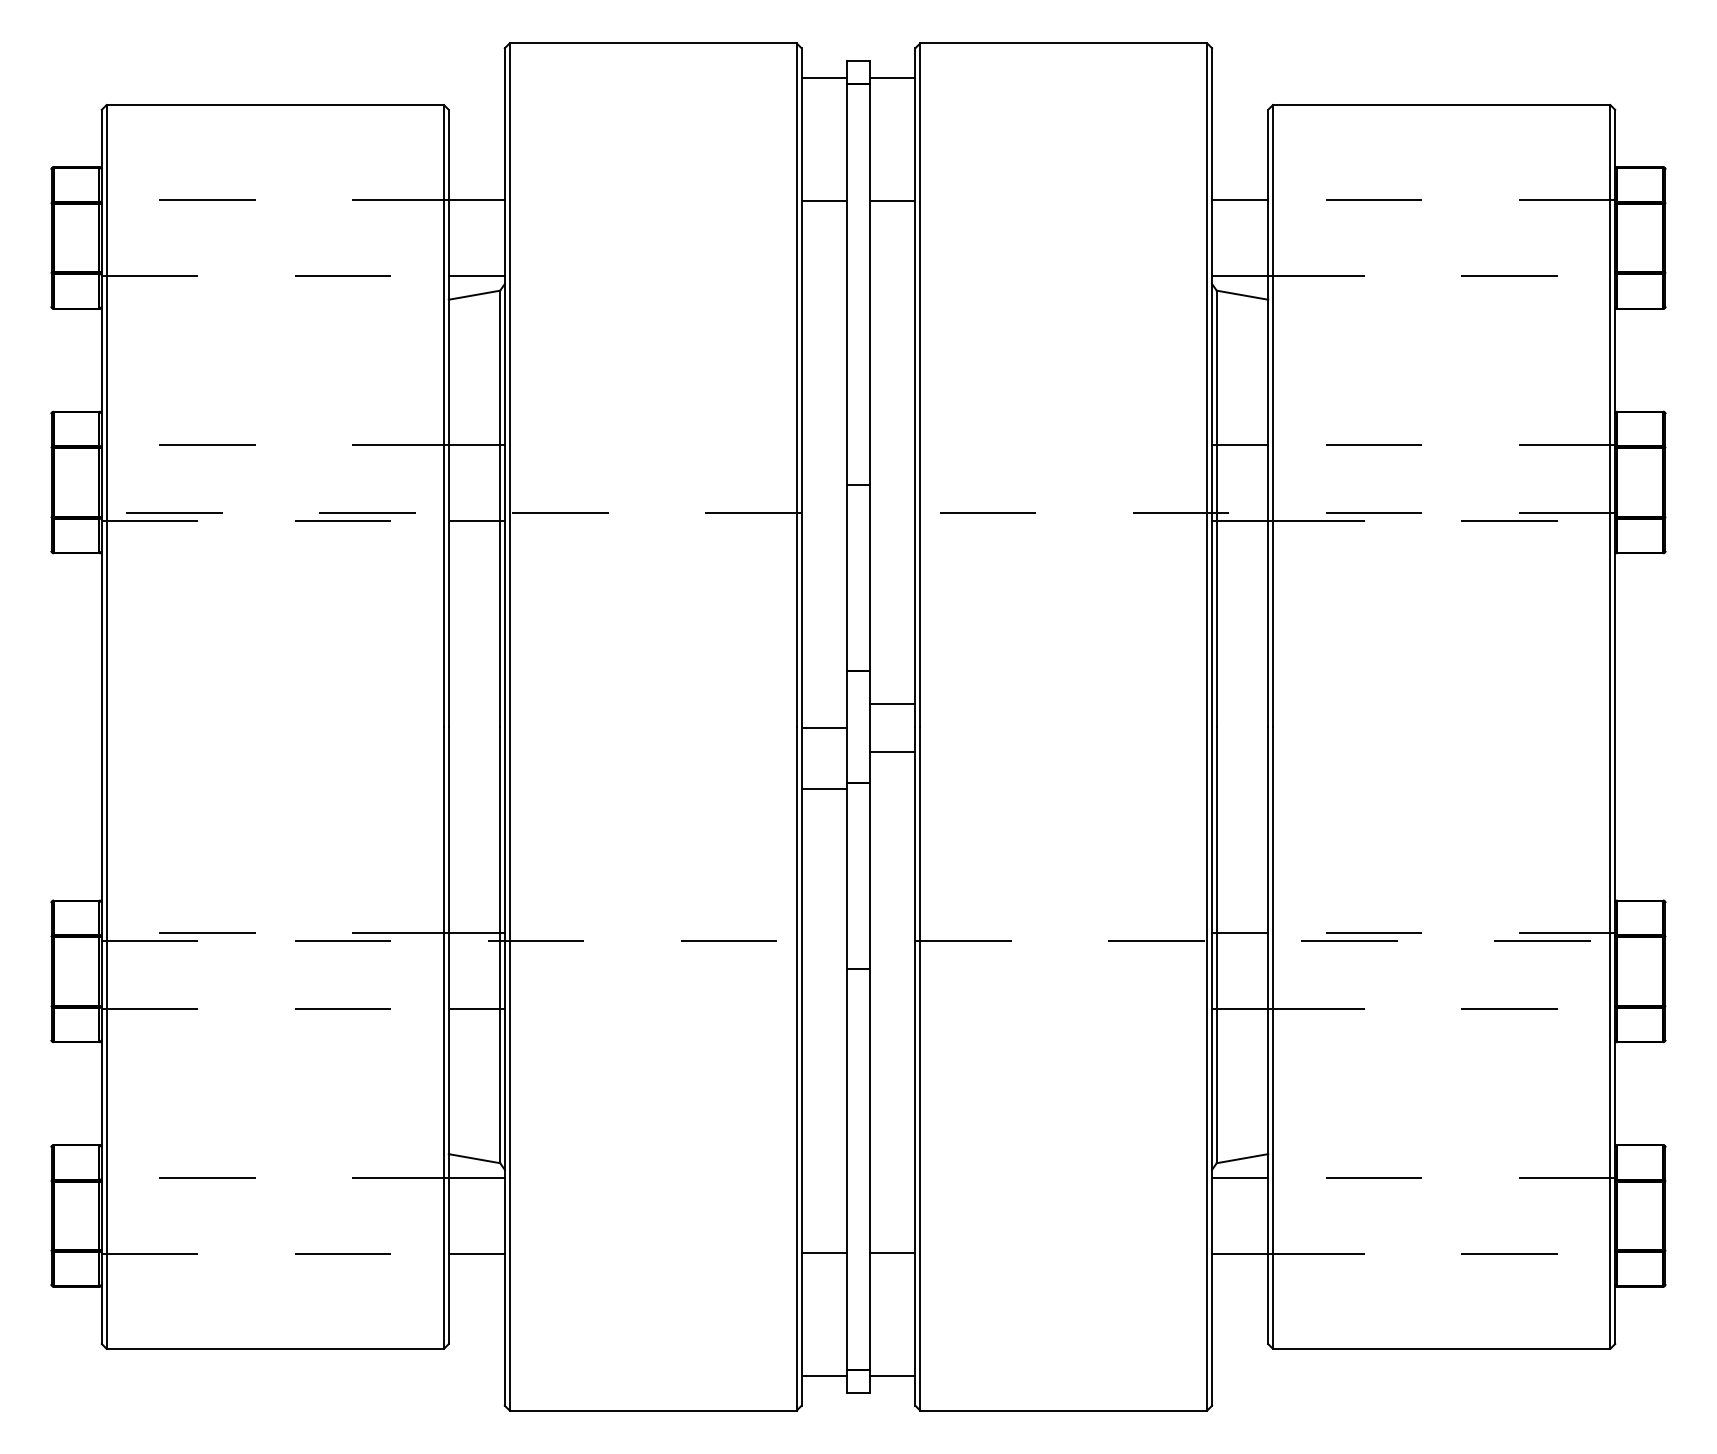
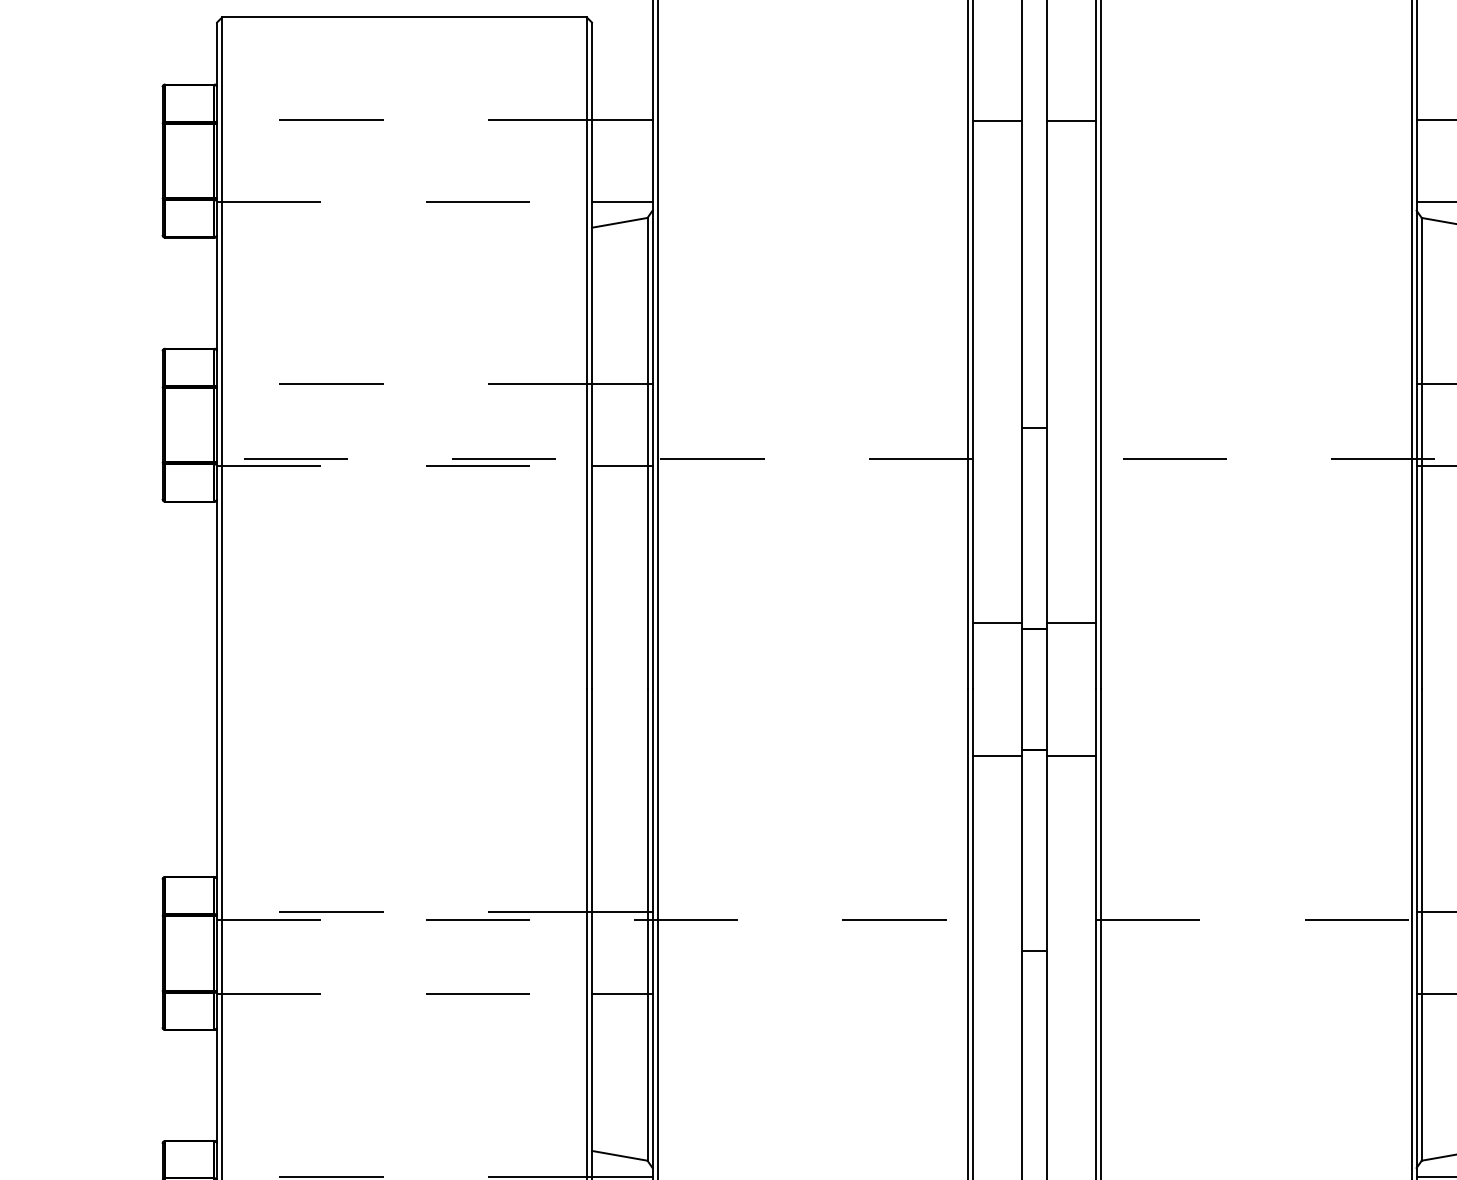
line: (892, 703) -> (1071, 755), moved
line: (823, 728) -> (996, 622), moved
line: (892, 752) -> (1071, 622), moved

